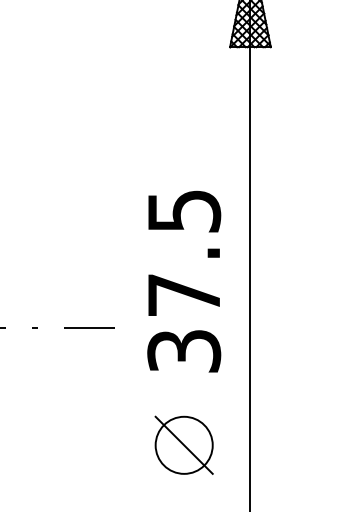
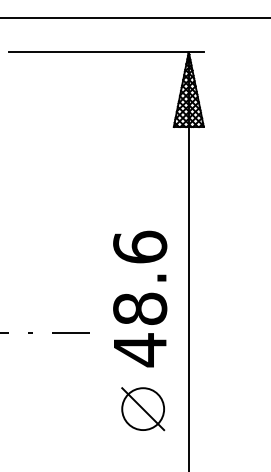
text: (184, 280) -> (140, 298), 37.5 -> 48.6
part: (184, 445) -> (143, 409), moved

